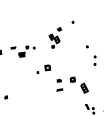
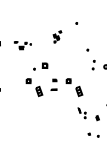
part: (55, 37) -> (57, 36), size x0.6
part: (23, 51) -> (22, 45), size x0.7
part: (40, 90) -> (34, 87), added

